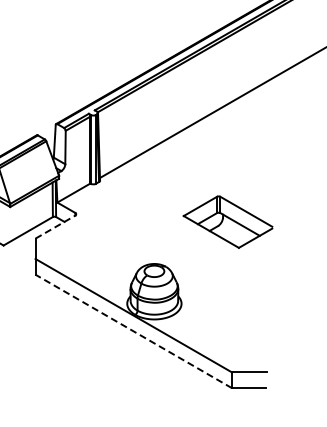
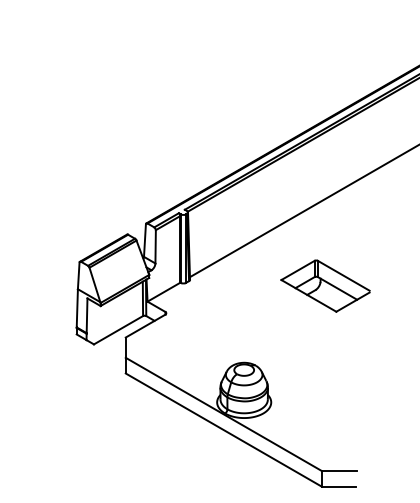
part: (228, 221) -> (325, 285), moved
line: (55, 227) -> (145, 326), dashed -> solid
line: (133, 330) -> (223, 429), dashed -> solid

